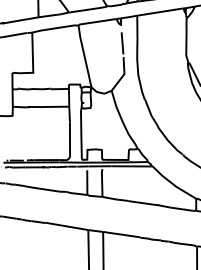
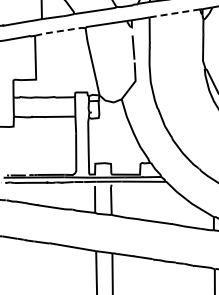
line: (160, 12) -> (174, 13), solid -> dashed
line: (54, 28) -> (59, 31), solid -> dashed

